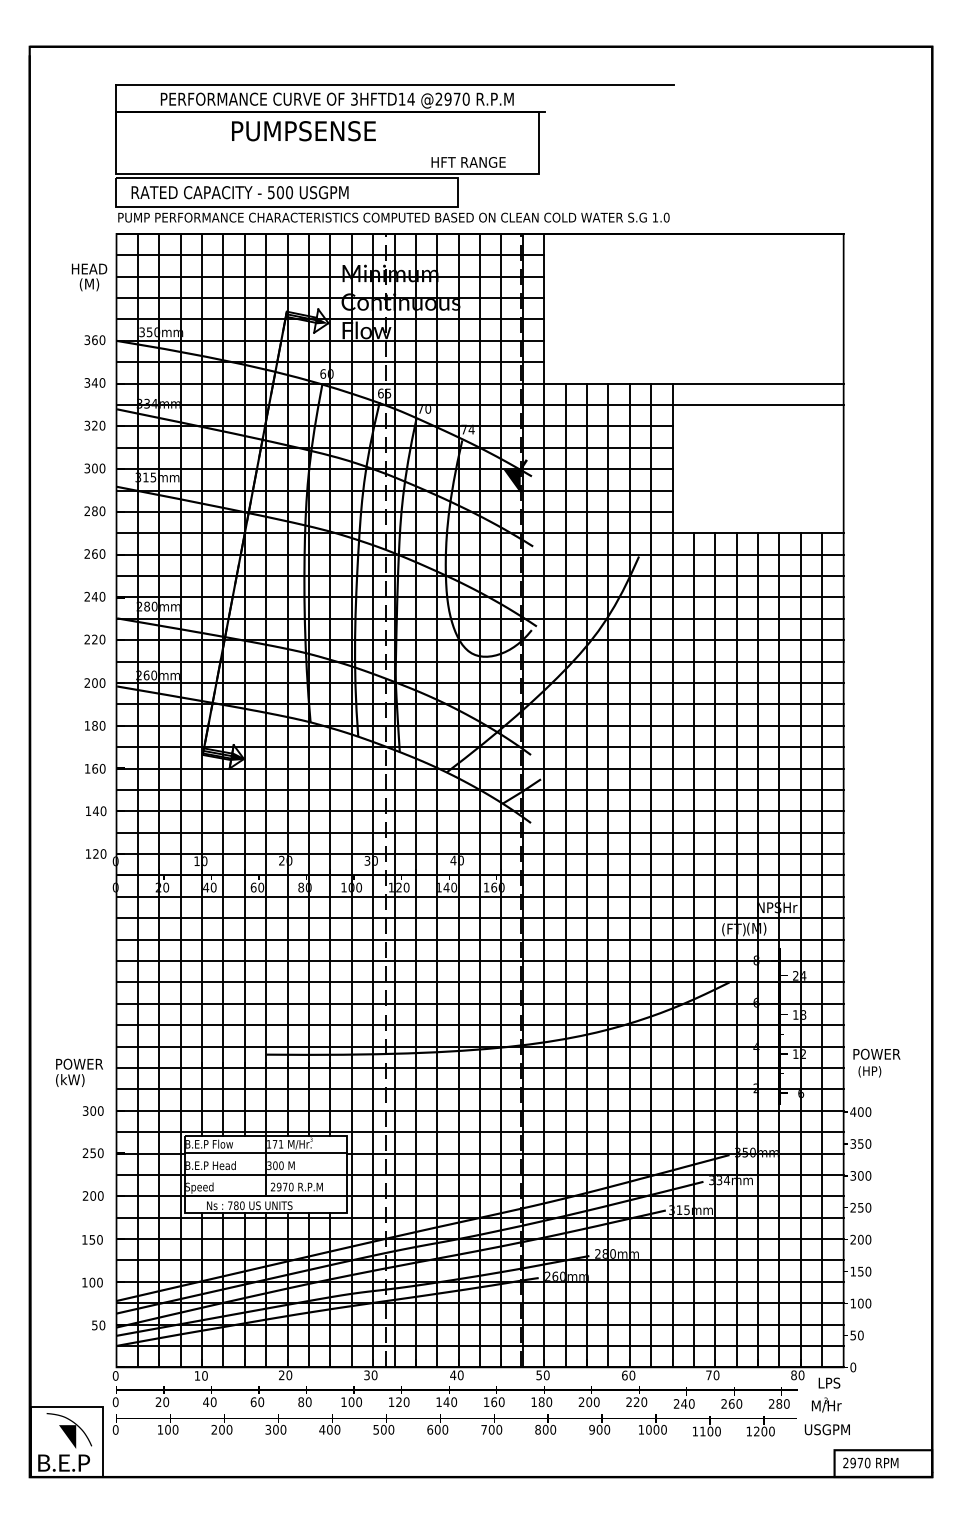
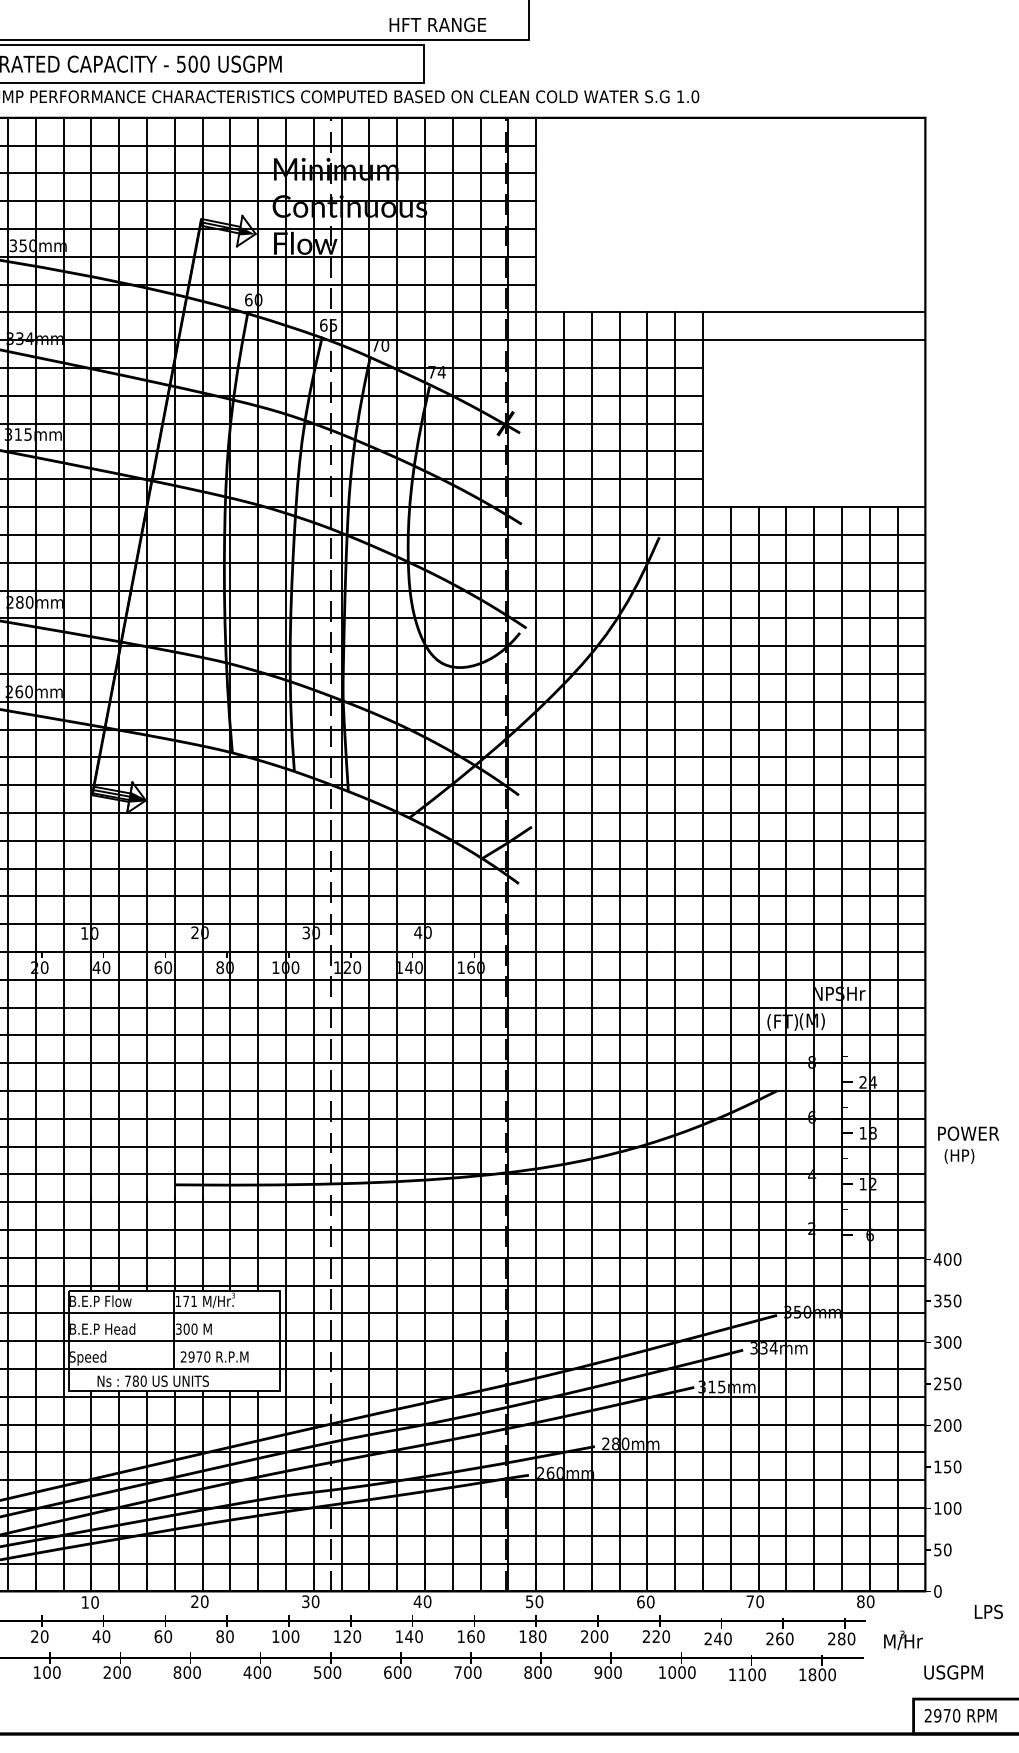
fill: (511, 481) -> (493, 439), removed
text: (876, 1062) -> (968, 1144), moved
text: (829, 1382) -> (988, 1611), moved
text: (268, 1429) -> (177, 1672), 300 -> 800
text: (826, 1429) -> (952, 1672), moved
text: (756, 1431) -> (812, 1674), 1200 -> 1800

